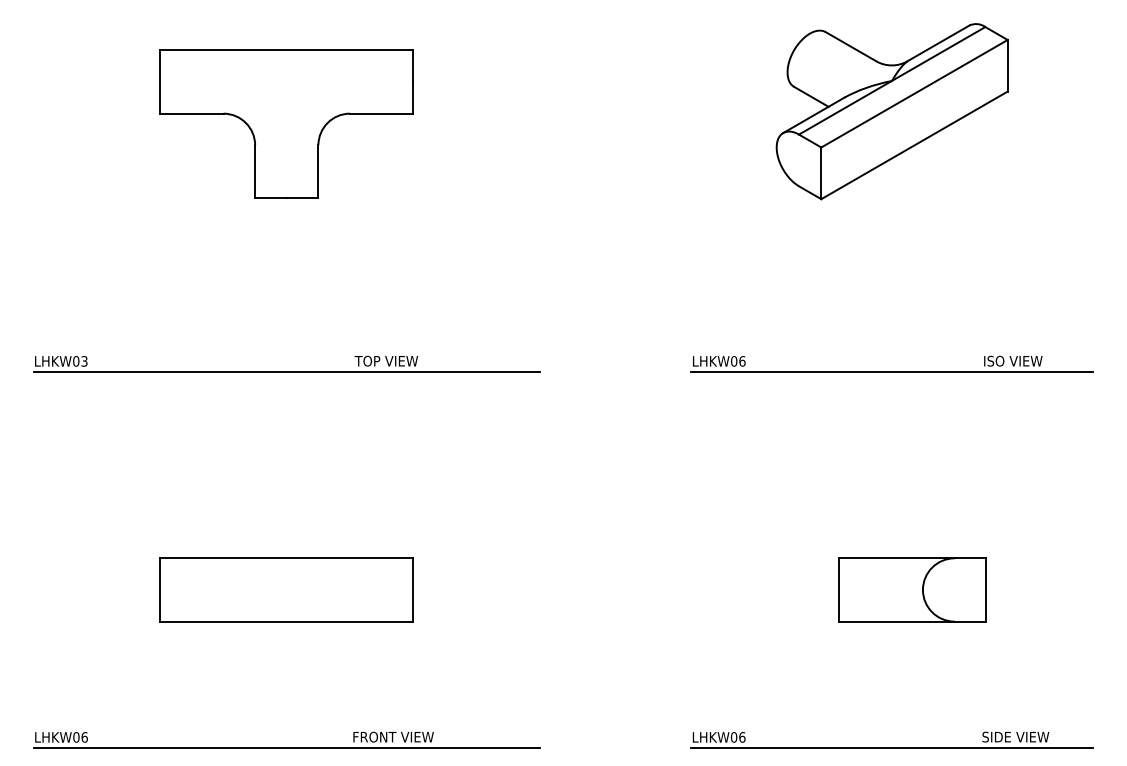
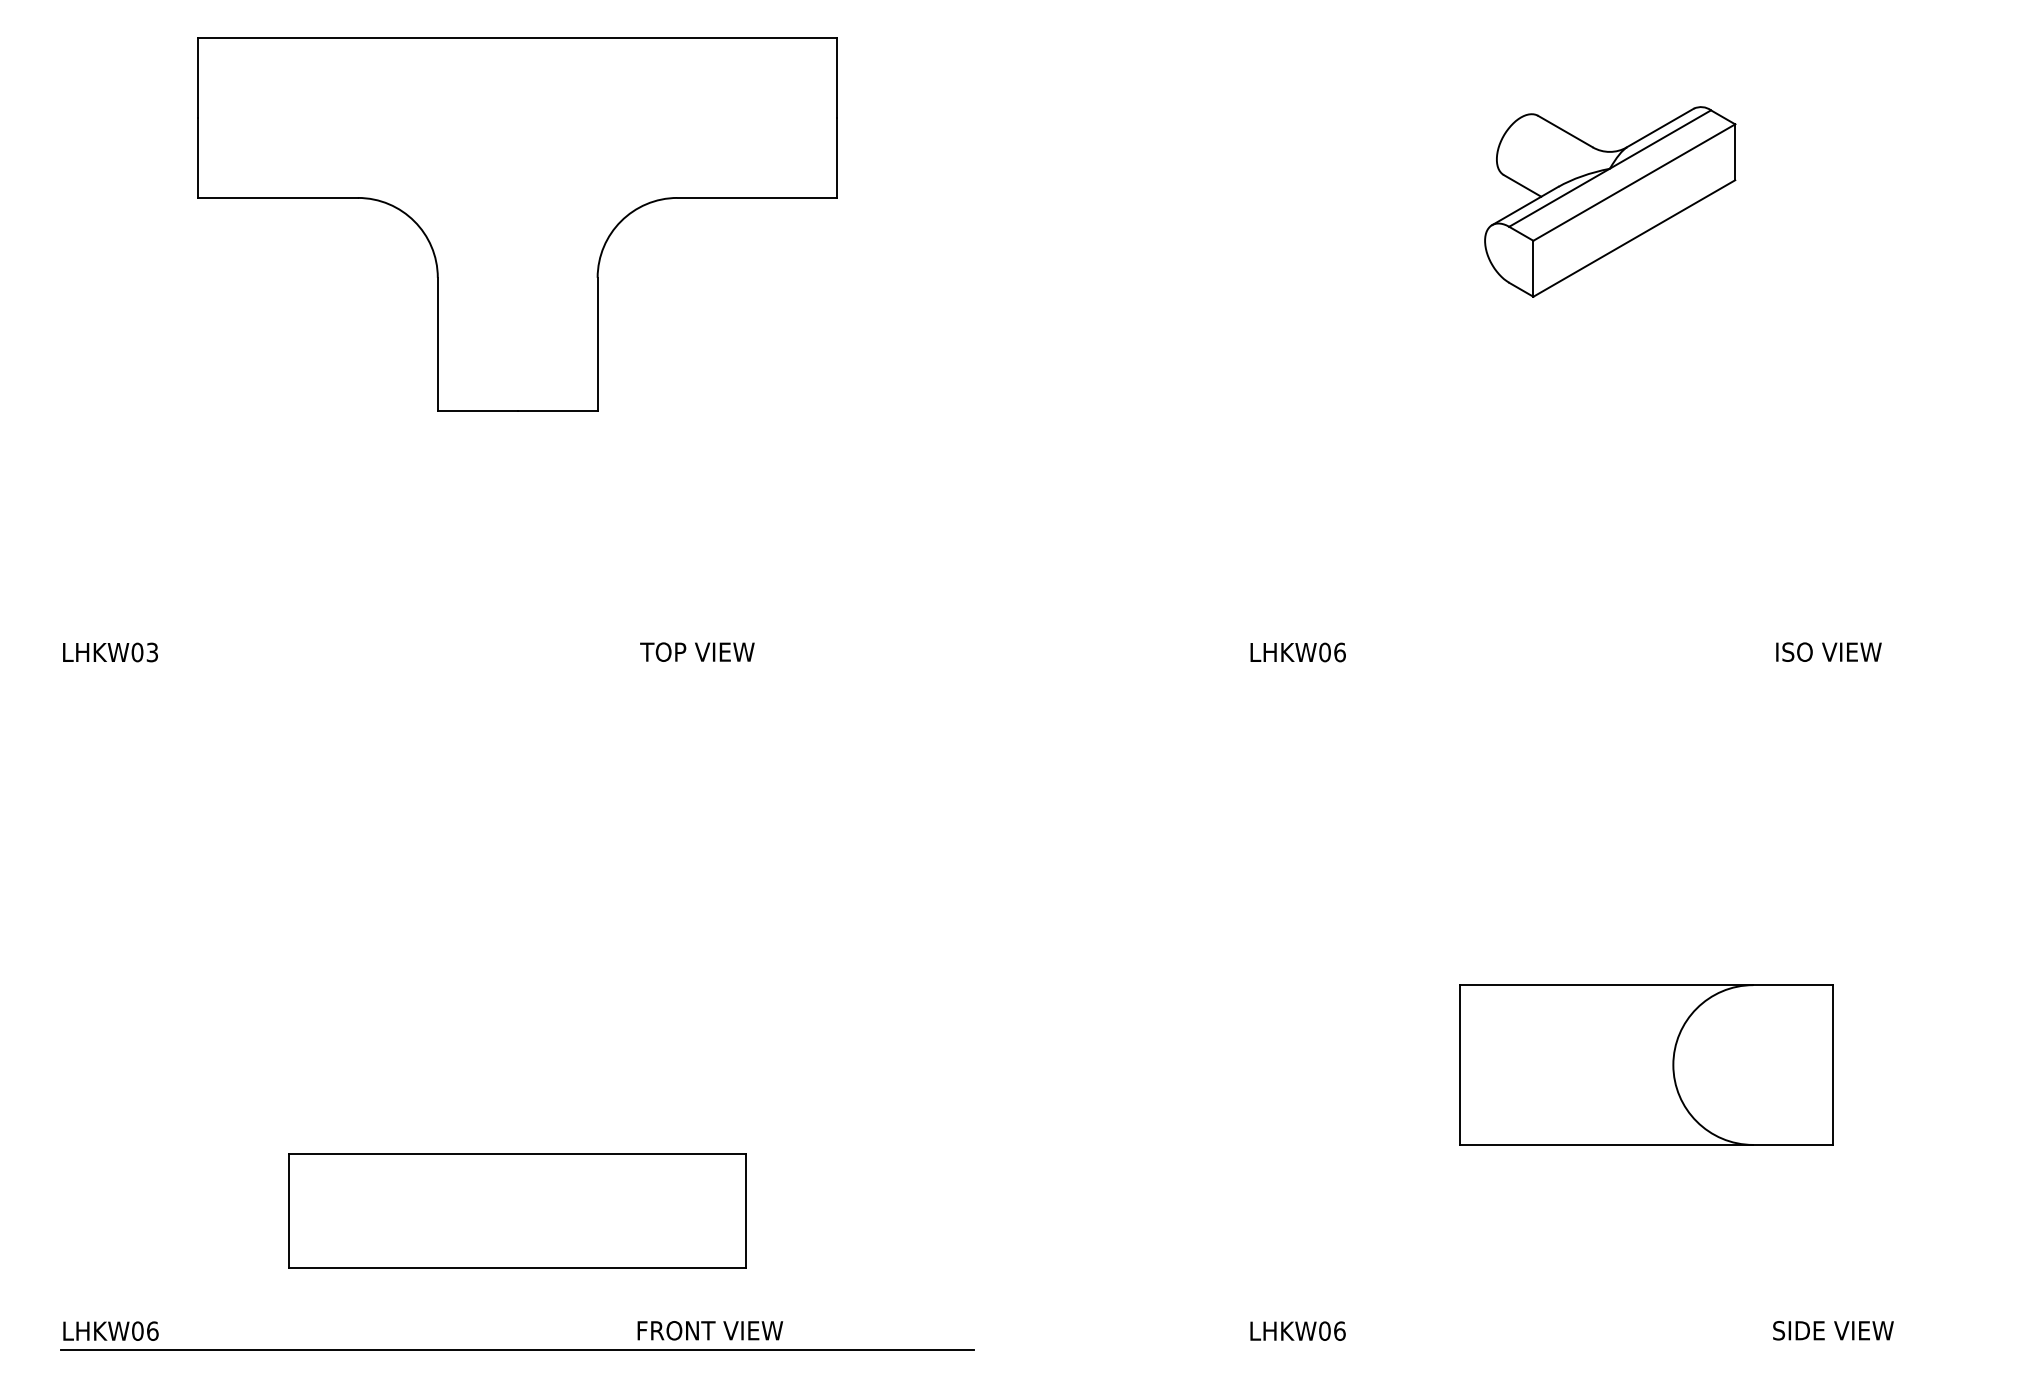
part: (891, 111) -> (1609, 201), size x0.6
part: (286, 123) -> (517, 223), size x1.4
line: (286, 372) -> (517, 672), removed
line: (891, 372) -> (1609, 672), removed
part: (286, 589) -> (517, 1210), moved
part: (912, 589) -> (1646, 1064), size x1.4
line: (891, 748) -> (1609, 1351), removed

